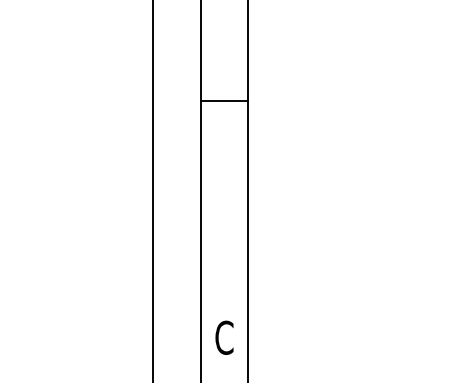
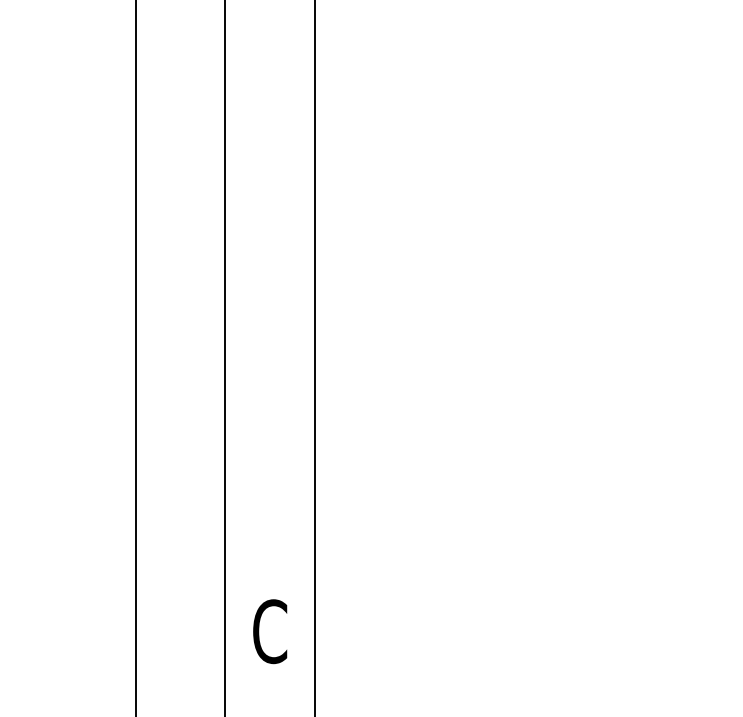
line: (224, 101) -> (270, 186), removed

